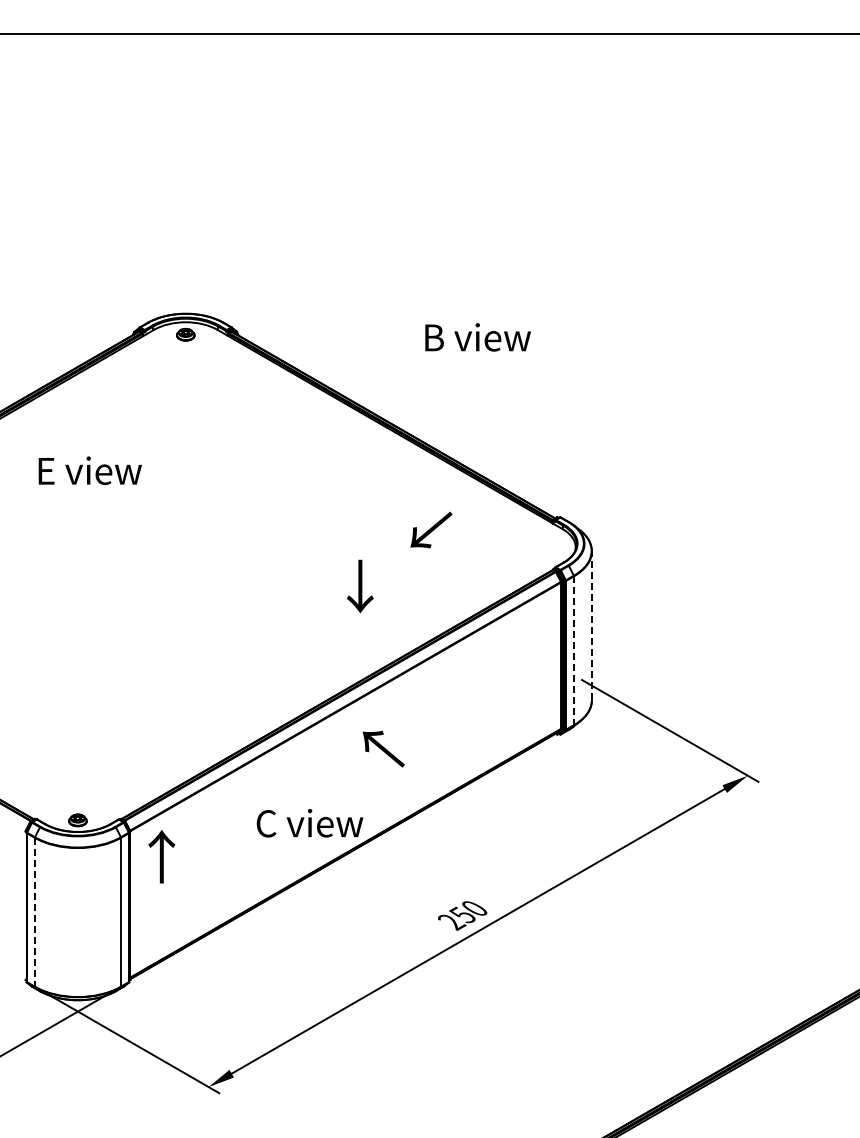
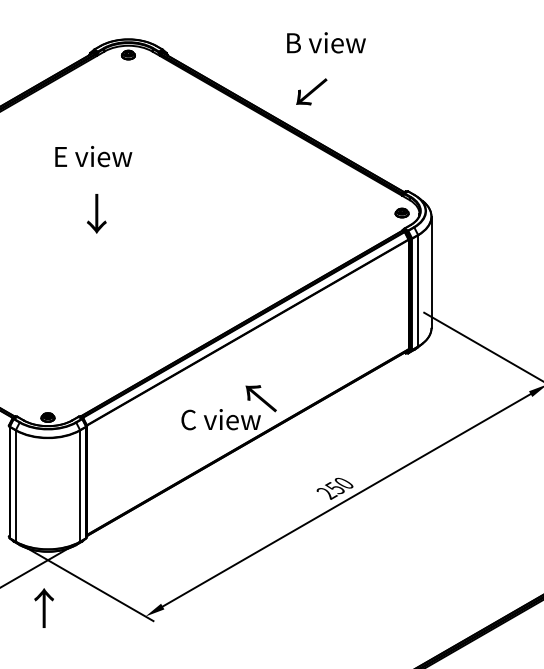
text: (477, 337) -> (326, 42), moved
text: (89, 470) -> (93, 156), moved
text: (431, 529) -> (311, 91), moved
part: (552, 546) -> (402, 213), added
text: (360, 586) -> (96, 213), moved
line: (591, 625) -> (431, 272), dashed -> solid
line: (574, 651) -> (418, 291), dashed -> solid
text: (383, 749) -> (261, 398), moved
text: (161, 856) -> (43, 607), moved
line: (34, 912) -> (15, 486), dashed -> solid

